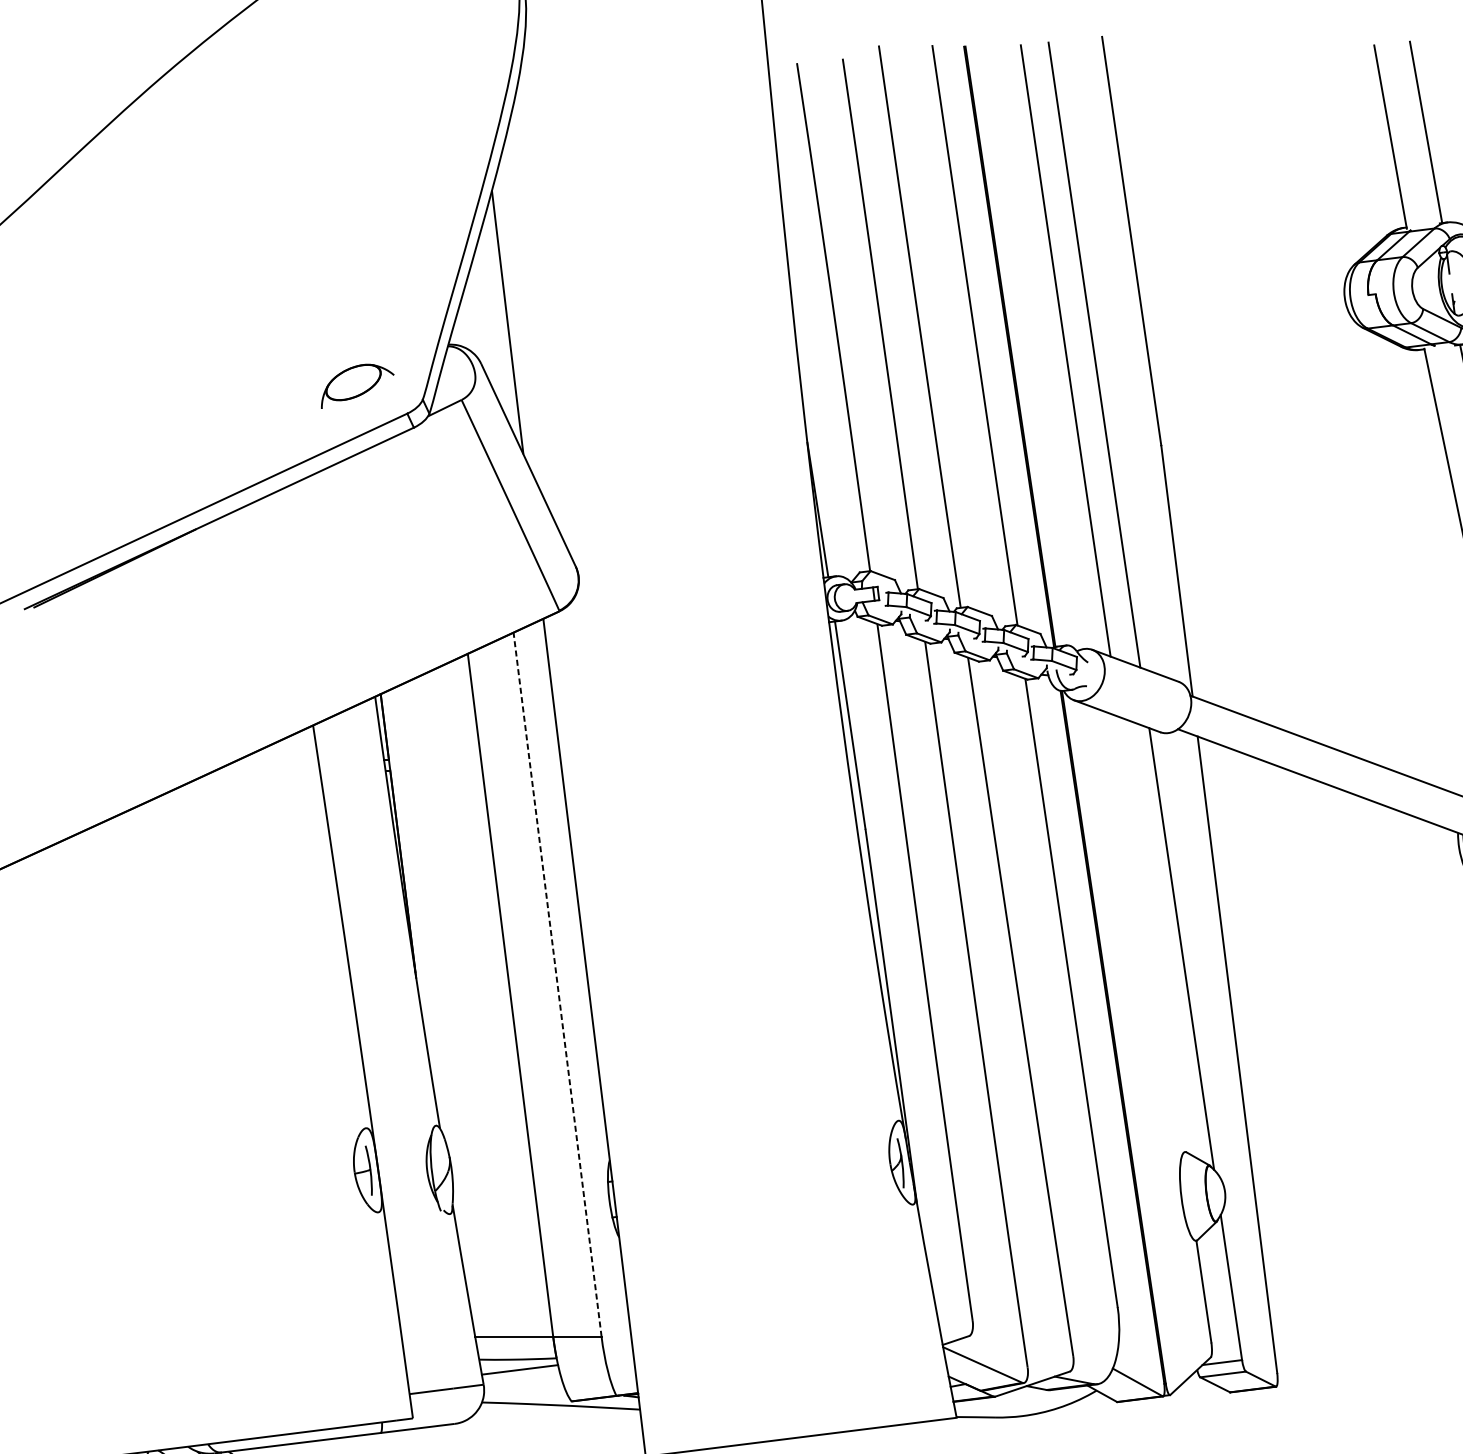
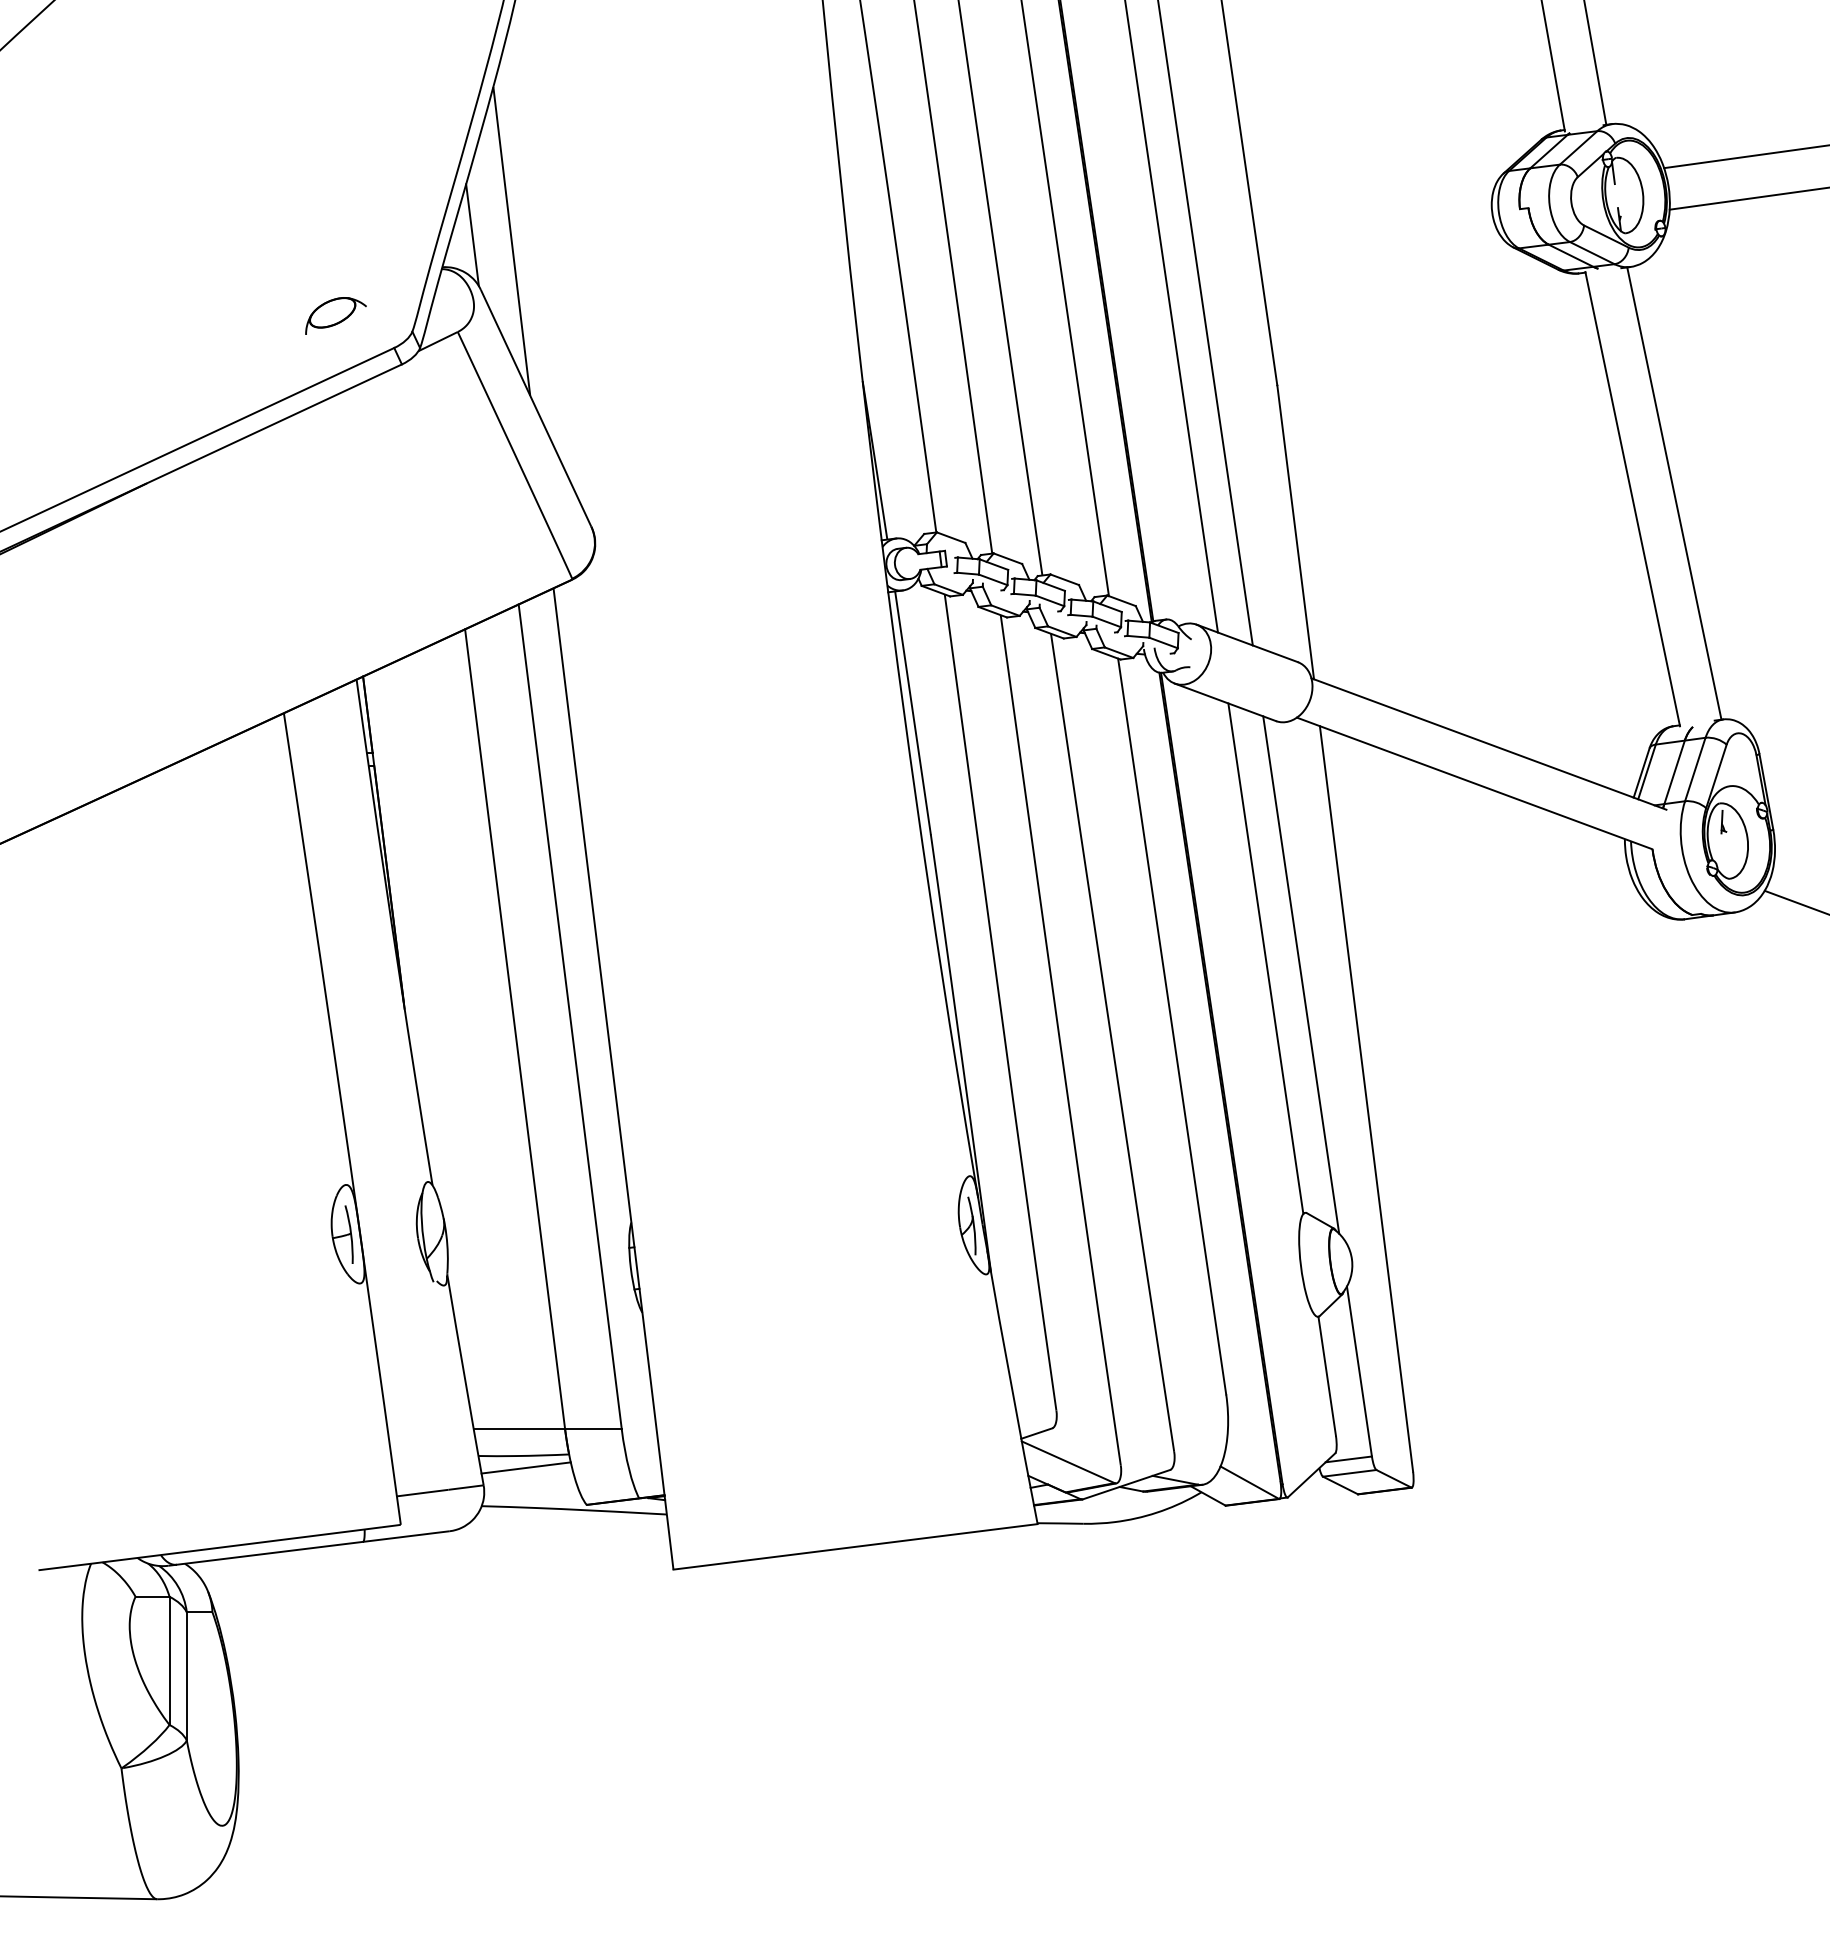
line: (474, 317) -> (472, 235), added
part: (357, 385) -> (335, 315), size x0.71
line: (1151, 934) -> (1265, 958), added
line: (557, 984) -> (570, 1016), dashed -> solid

